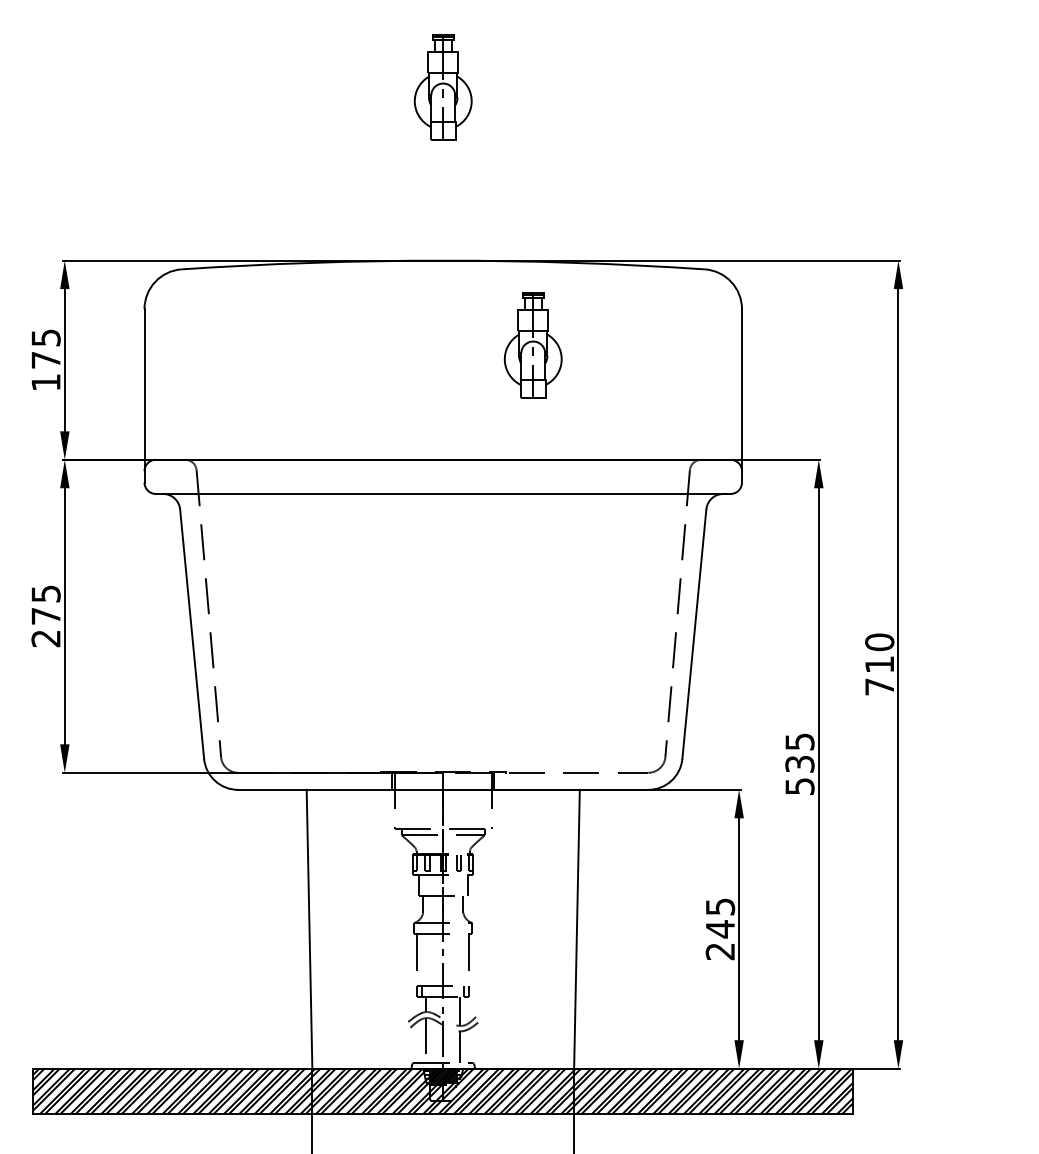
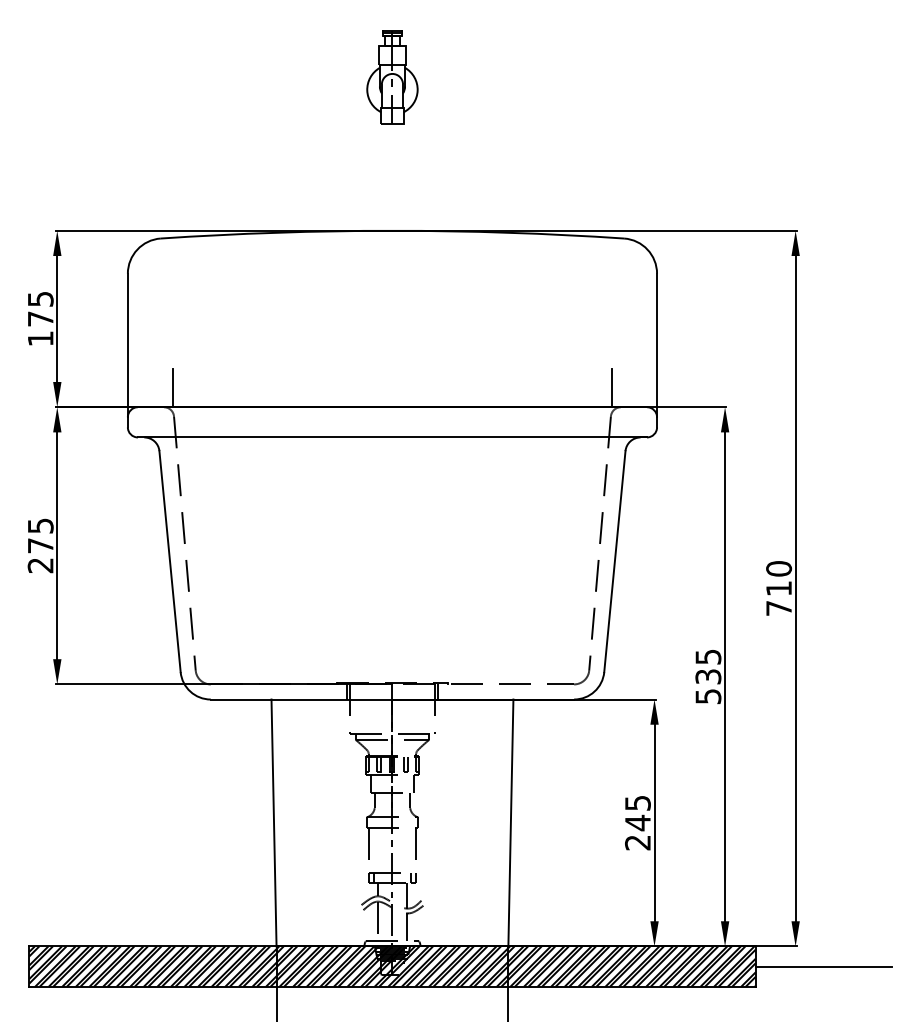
part: (532, 345) -> (471, 305), removed
line: (195, 437) -> (173, 387), added
line: (690, 437) -> (611, 387), added
line: (930, 1091) -> (824, 966), added

